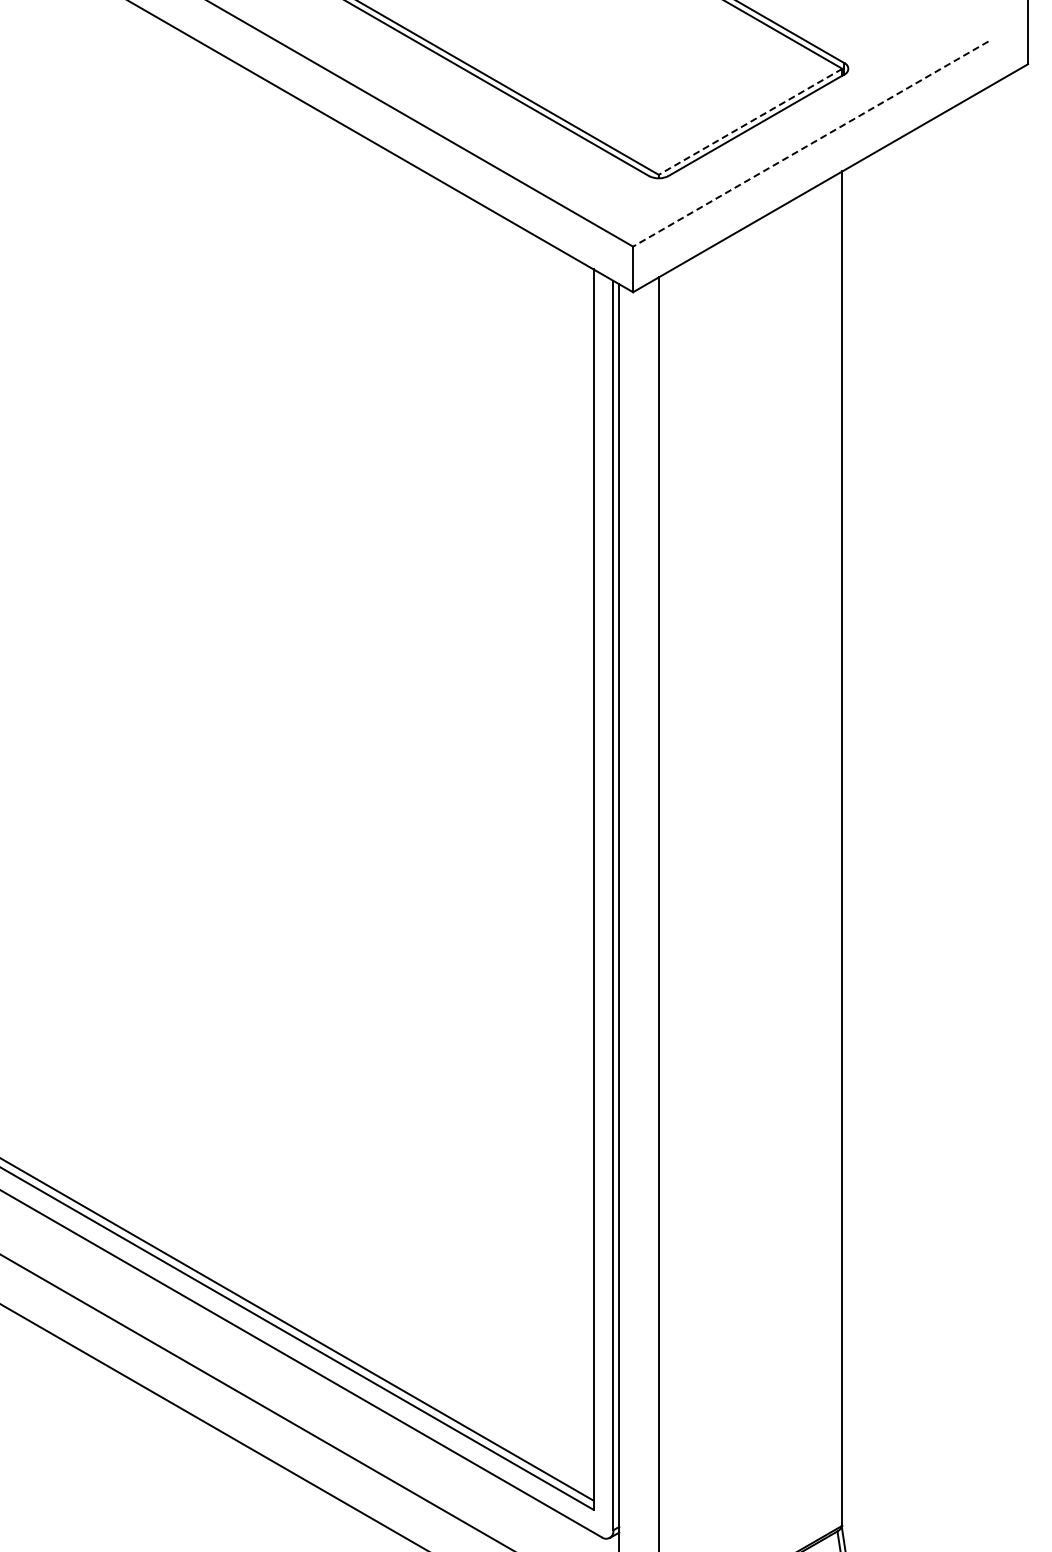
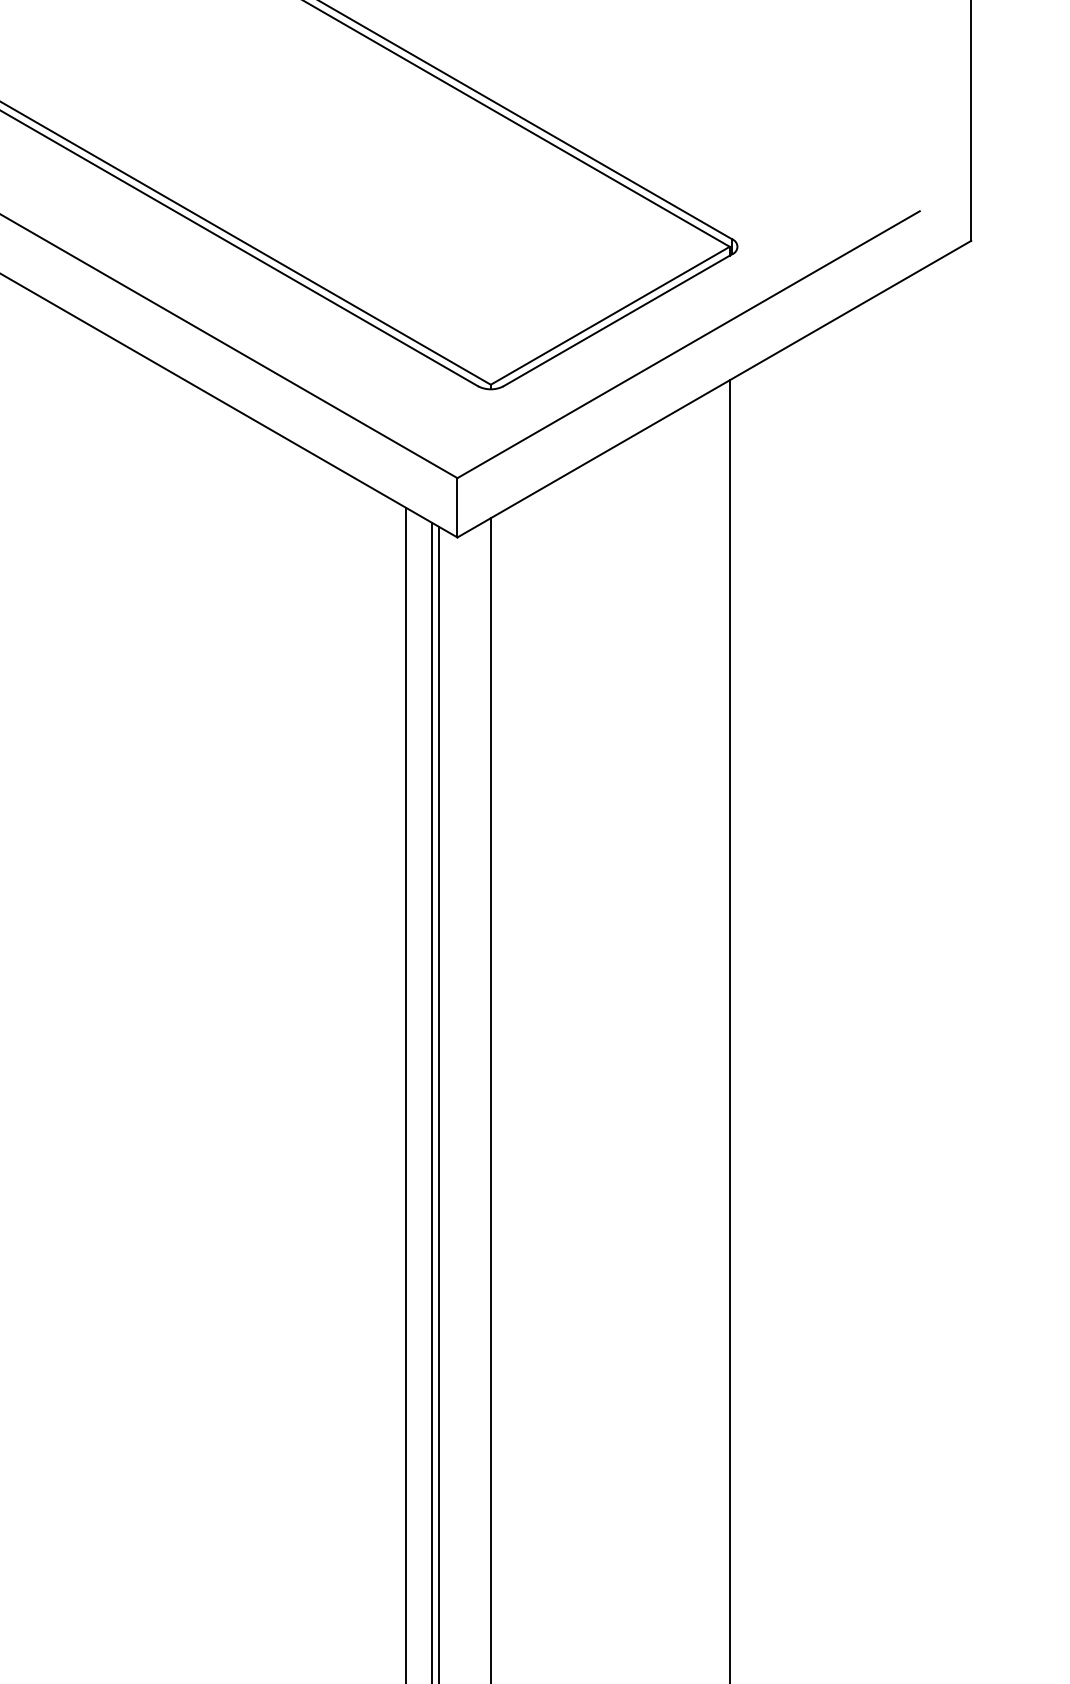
line: (750, 122) -> (610, 316), dashed -> solid
line: (810, 144) -> (688, 345), dashed -> solid

